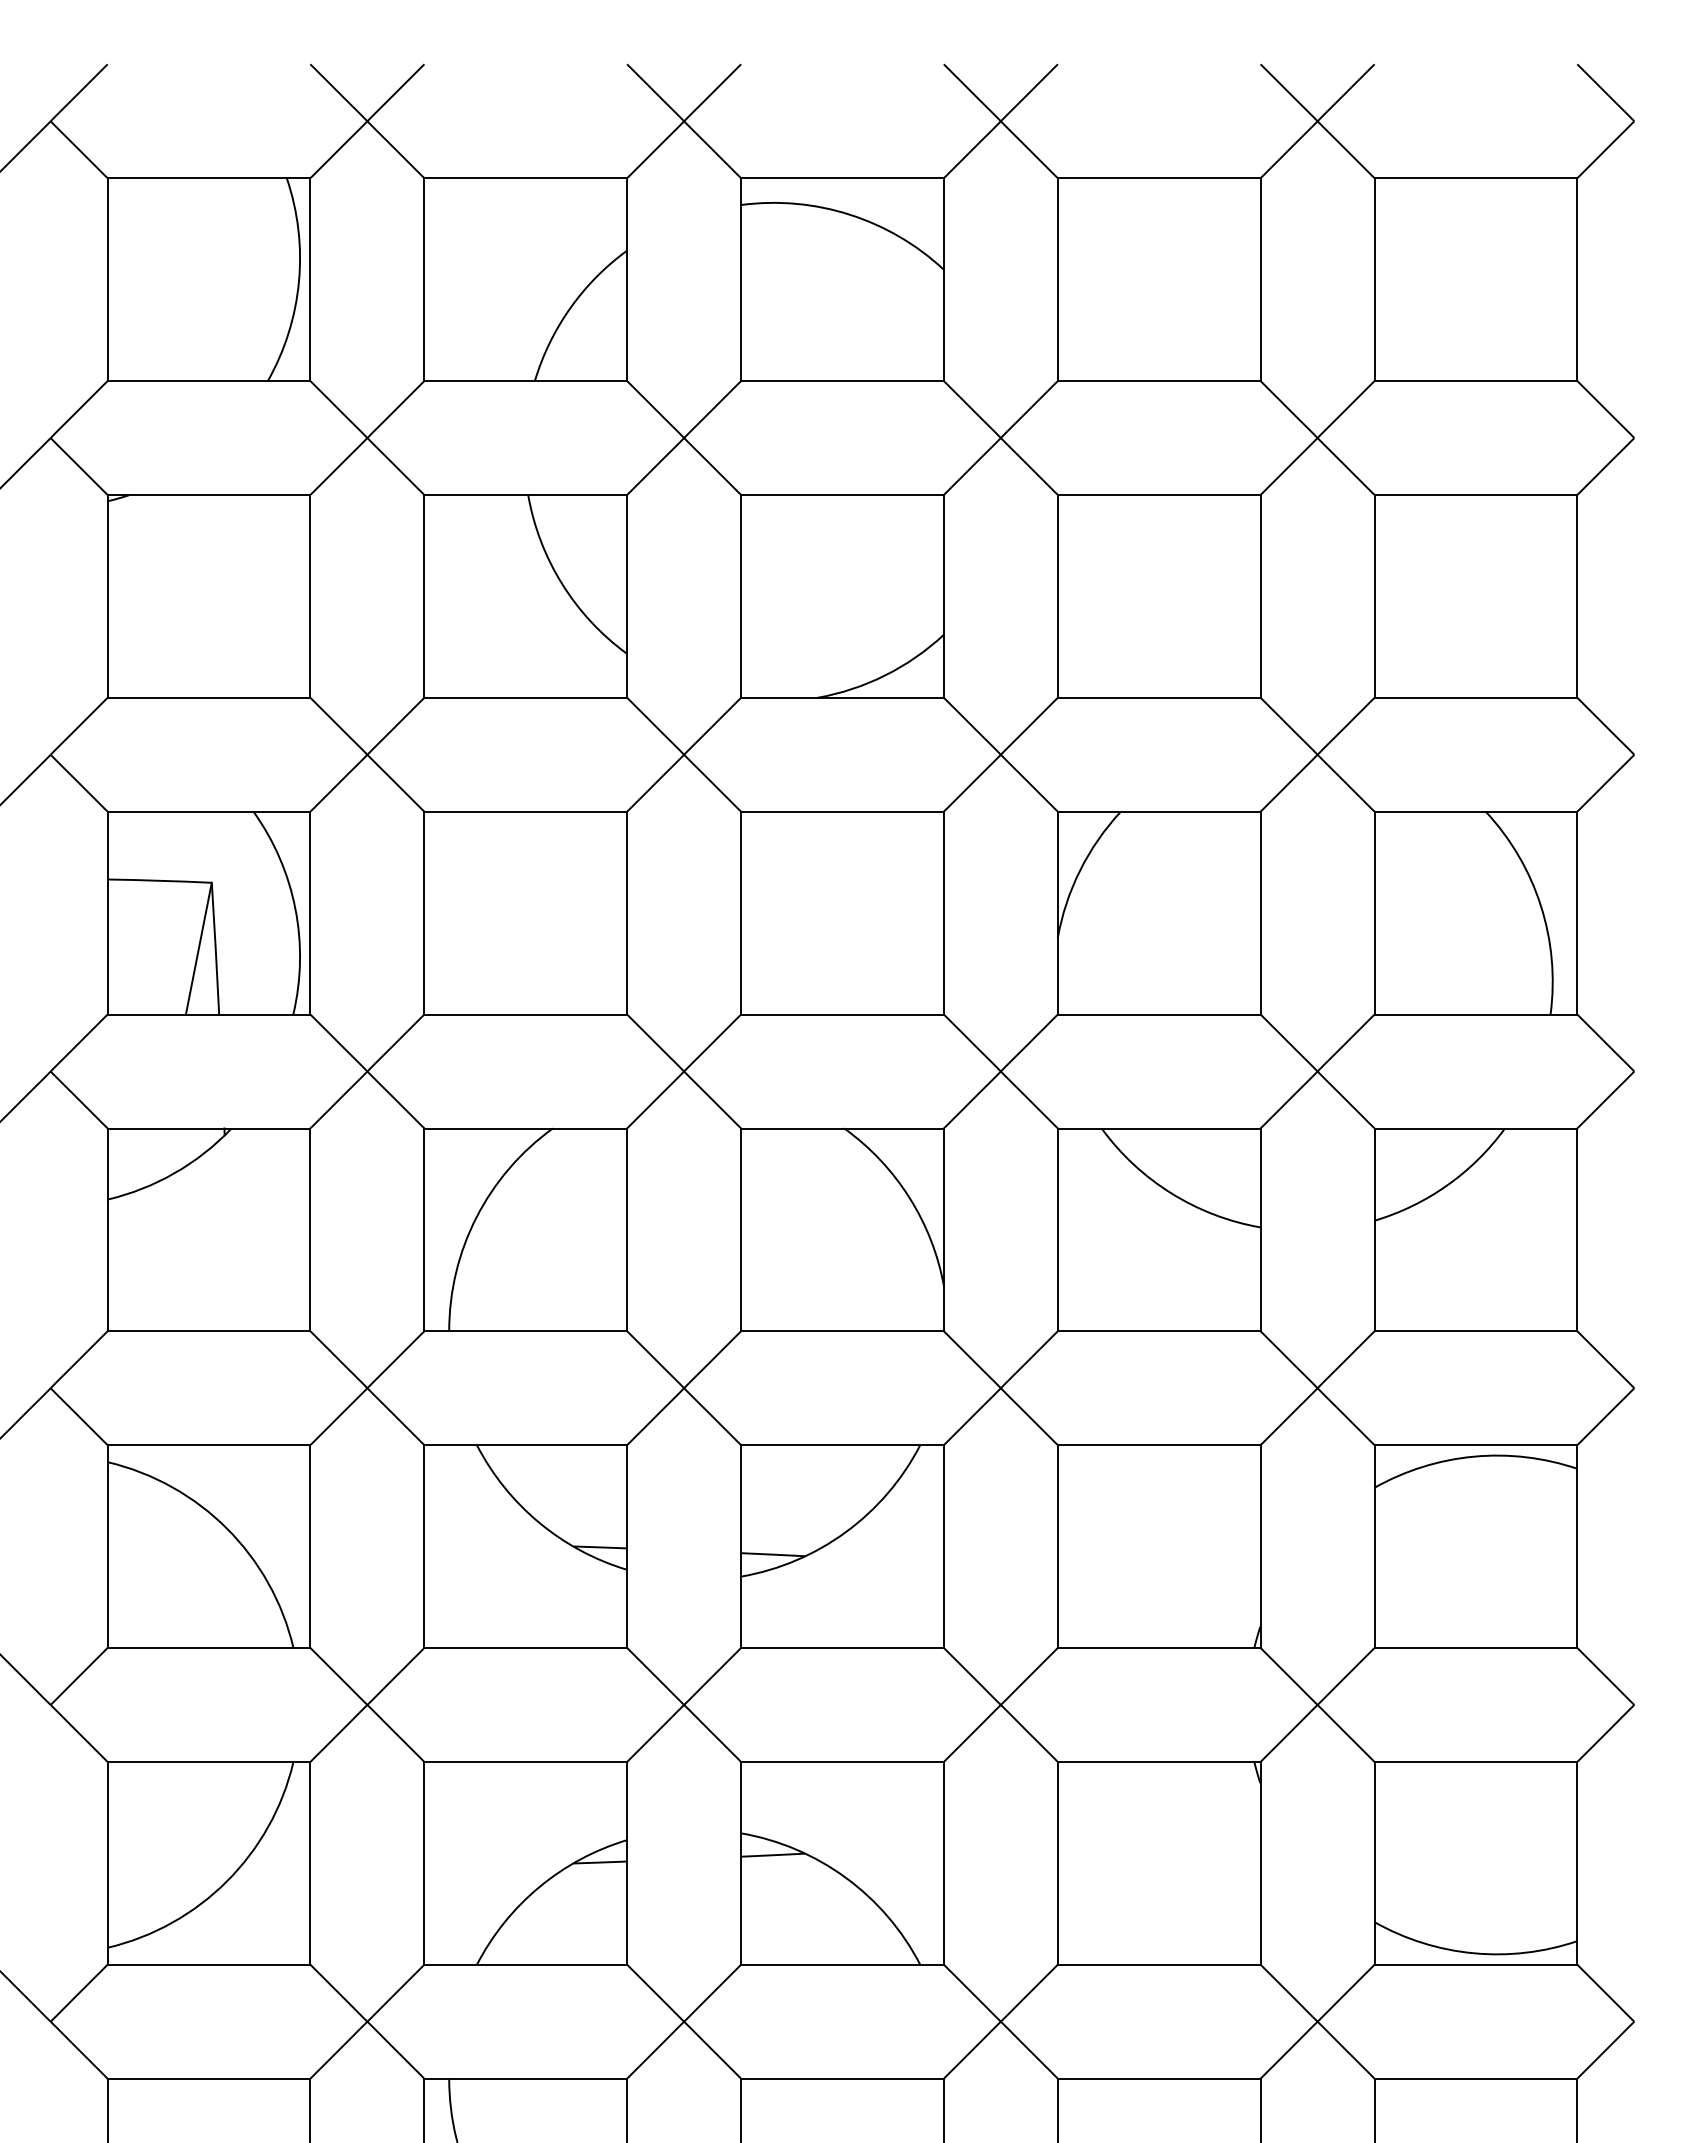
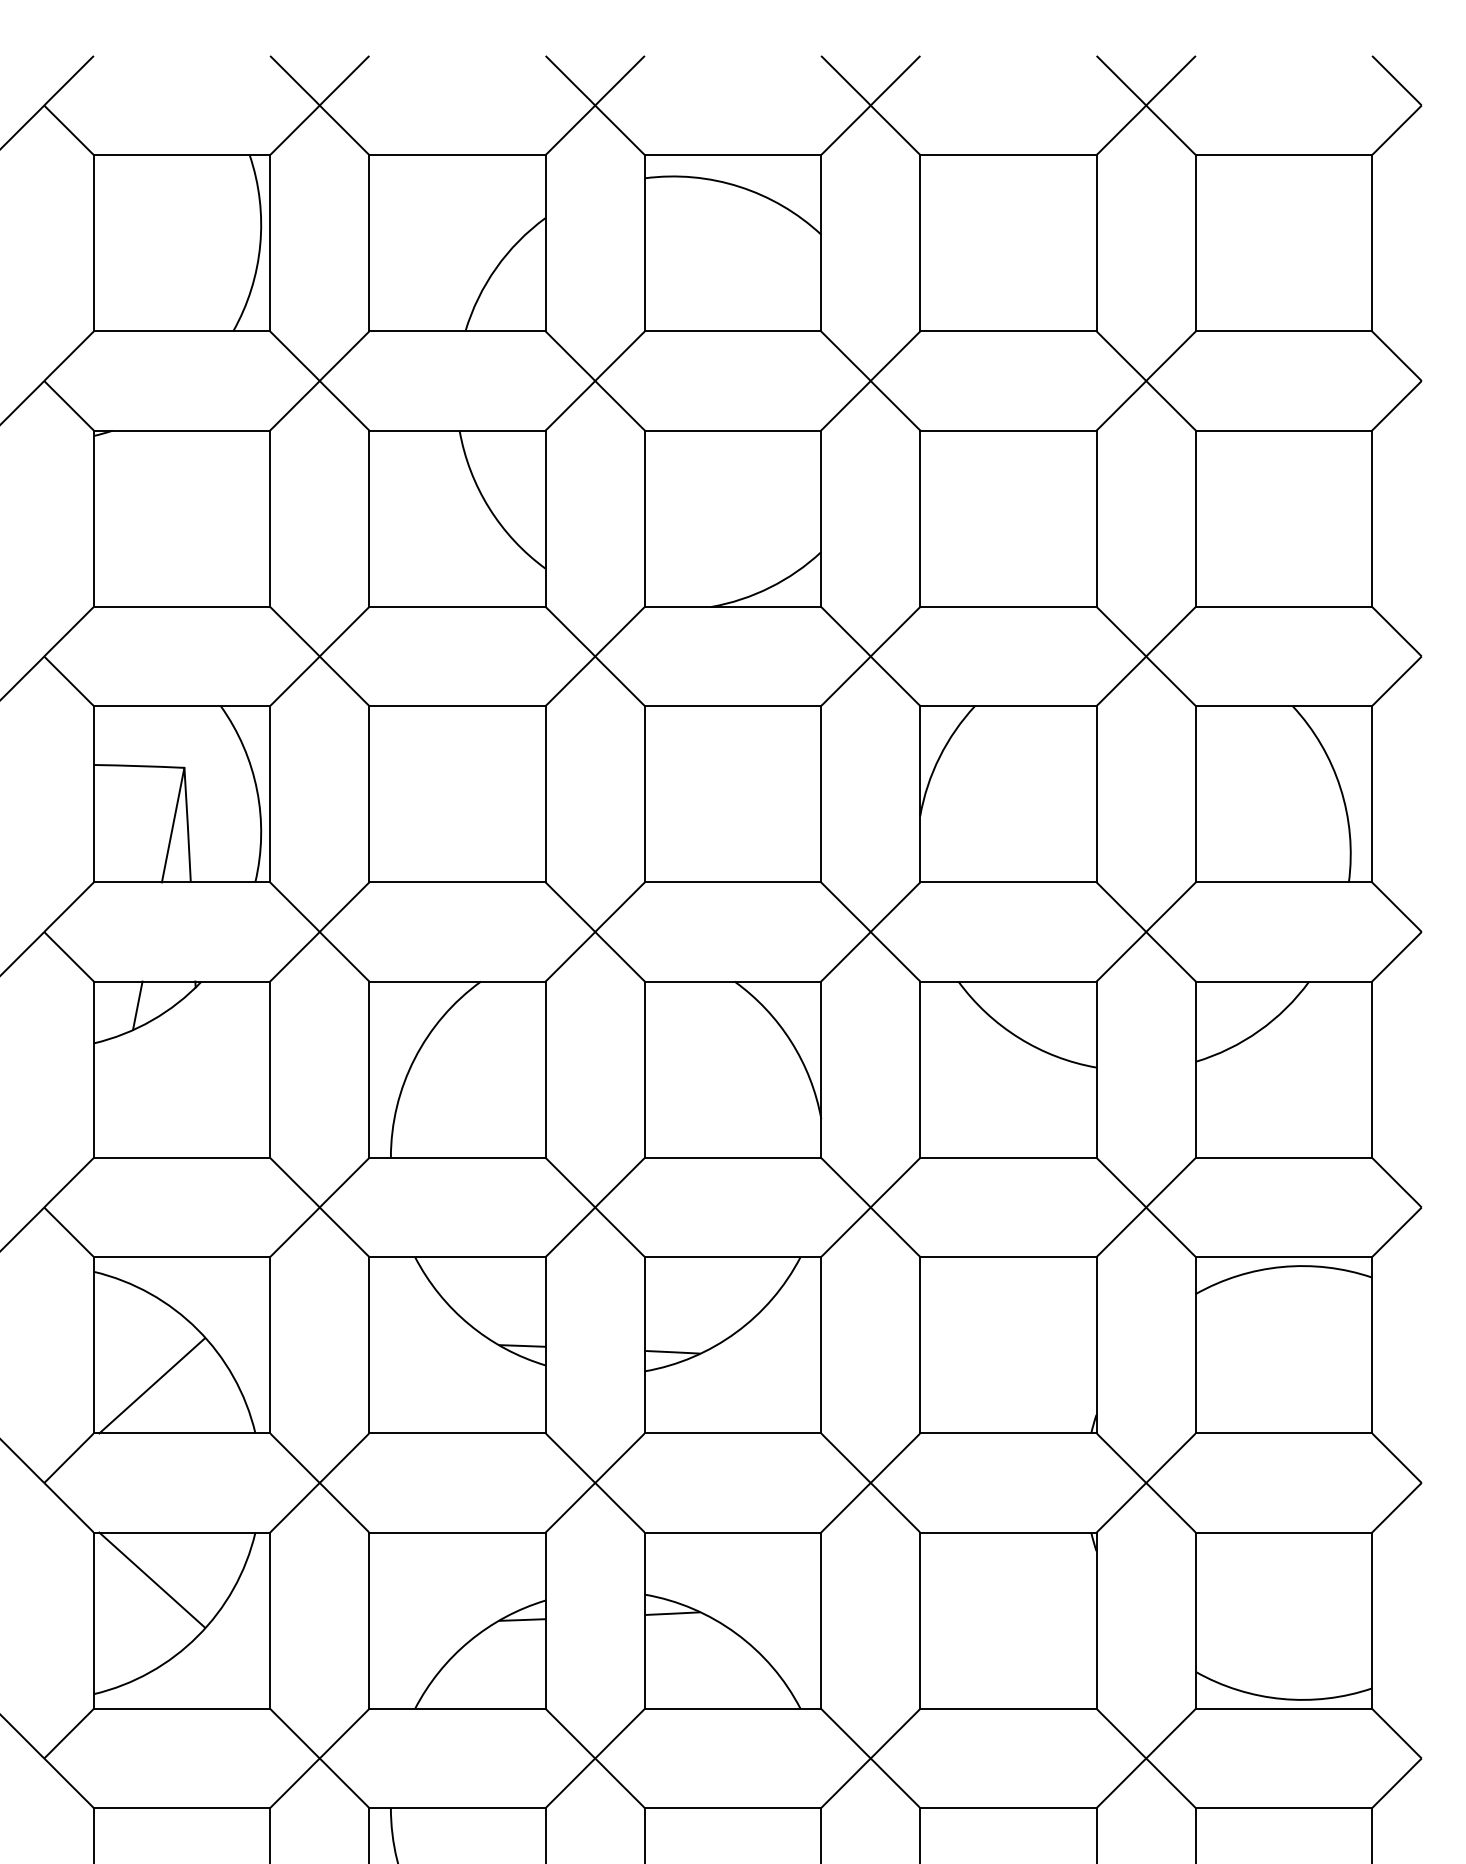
line: (157, 1156) -> (137, 1005), added
line: (174, 1592) -> (151, 1385), added
line: (174, 1816) -> (151, 1580), added

